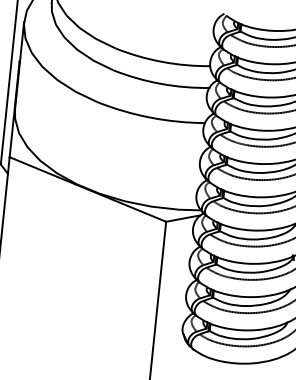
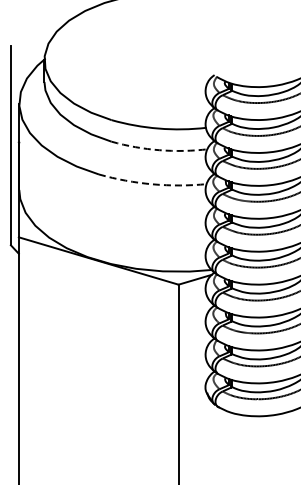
arc: (160, 84) -> (159, 150), solid -> dashed
arc: (150, 117) -> (152, 184), solid -> dashed

